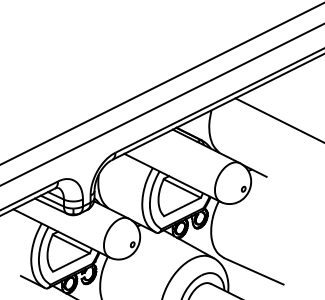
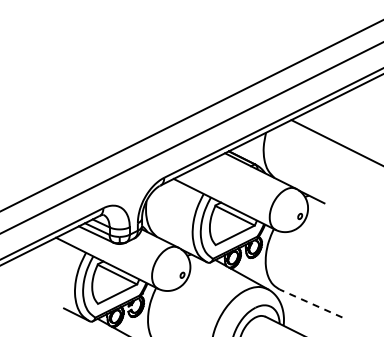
line: (253, 271) -> (310, 303), solid -> dashed

